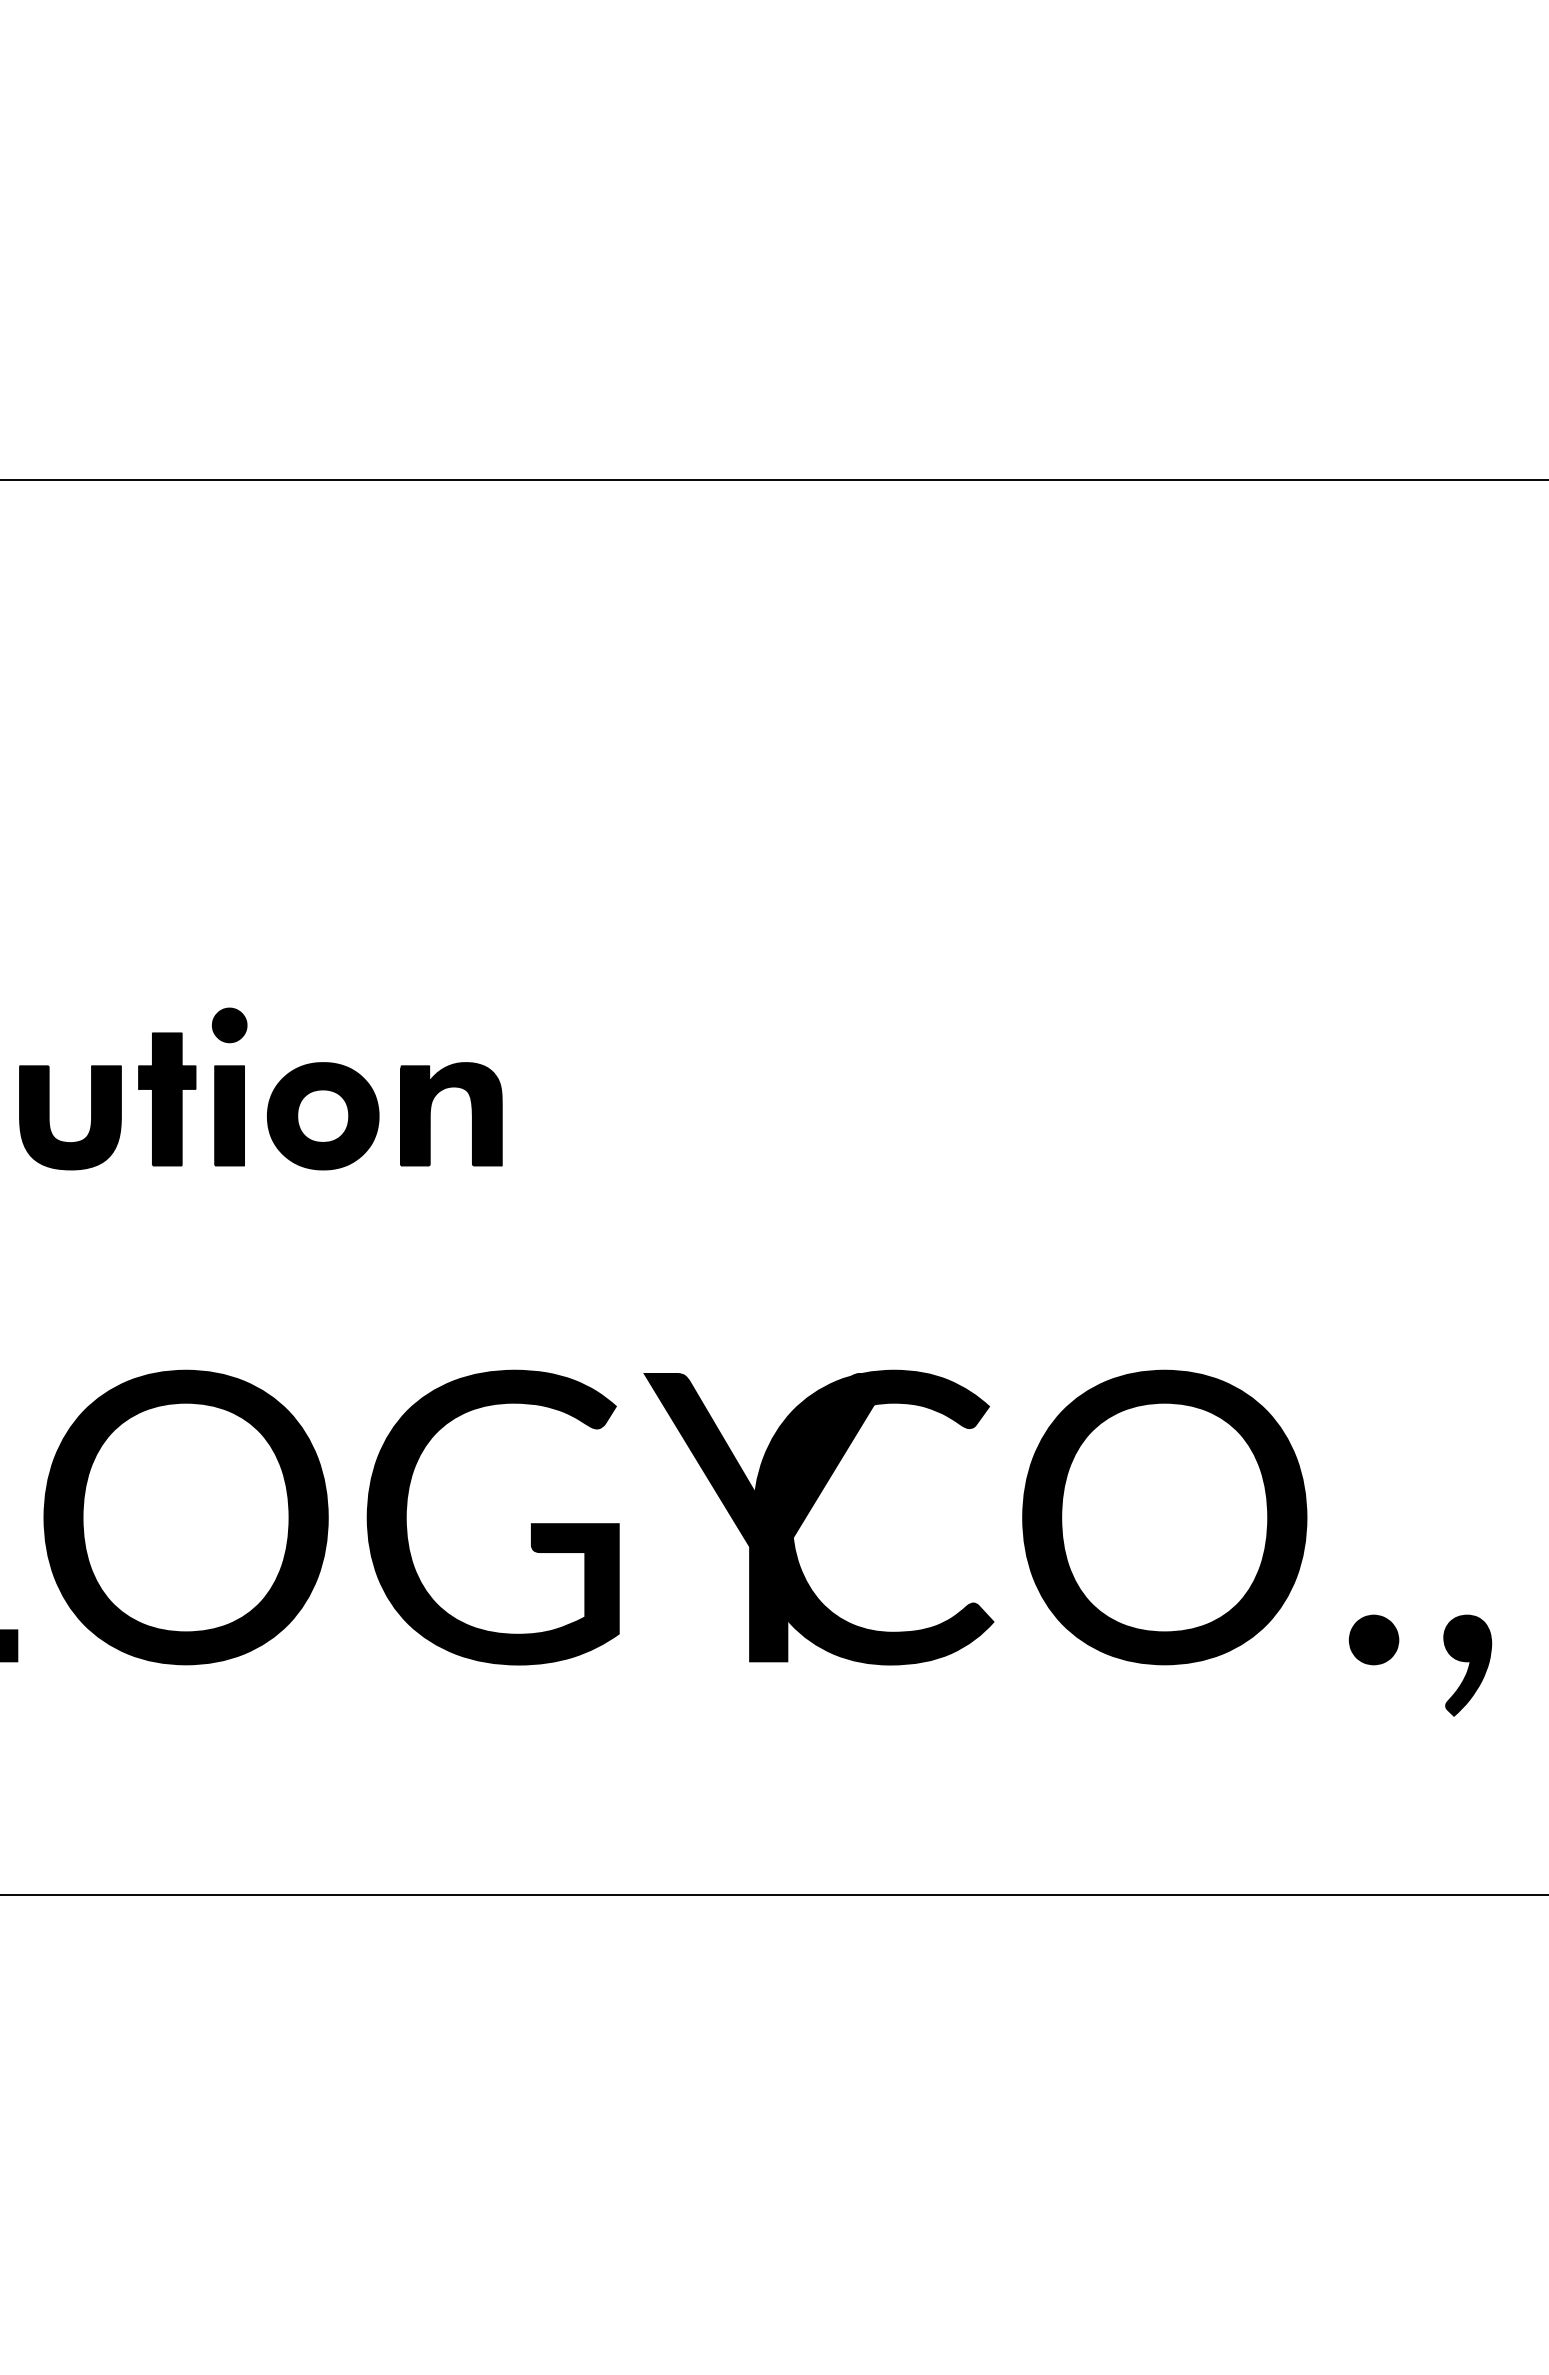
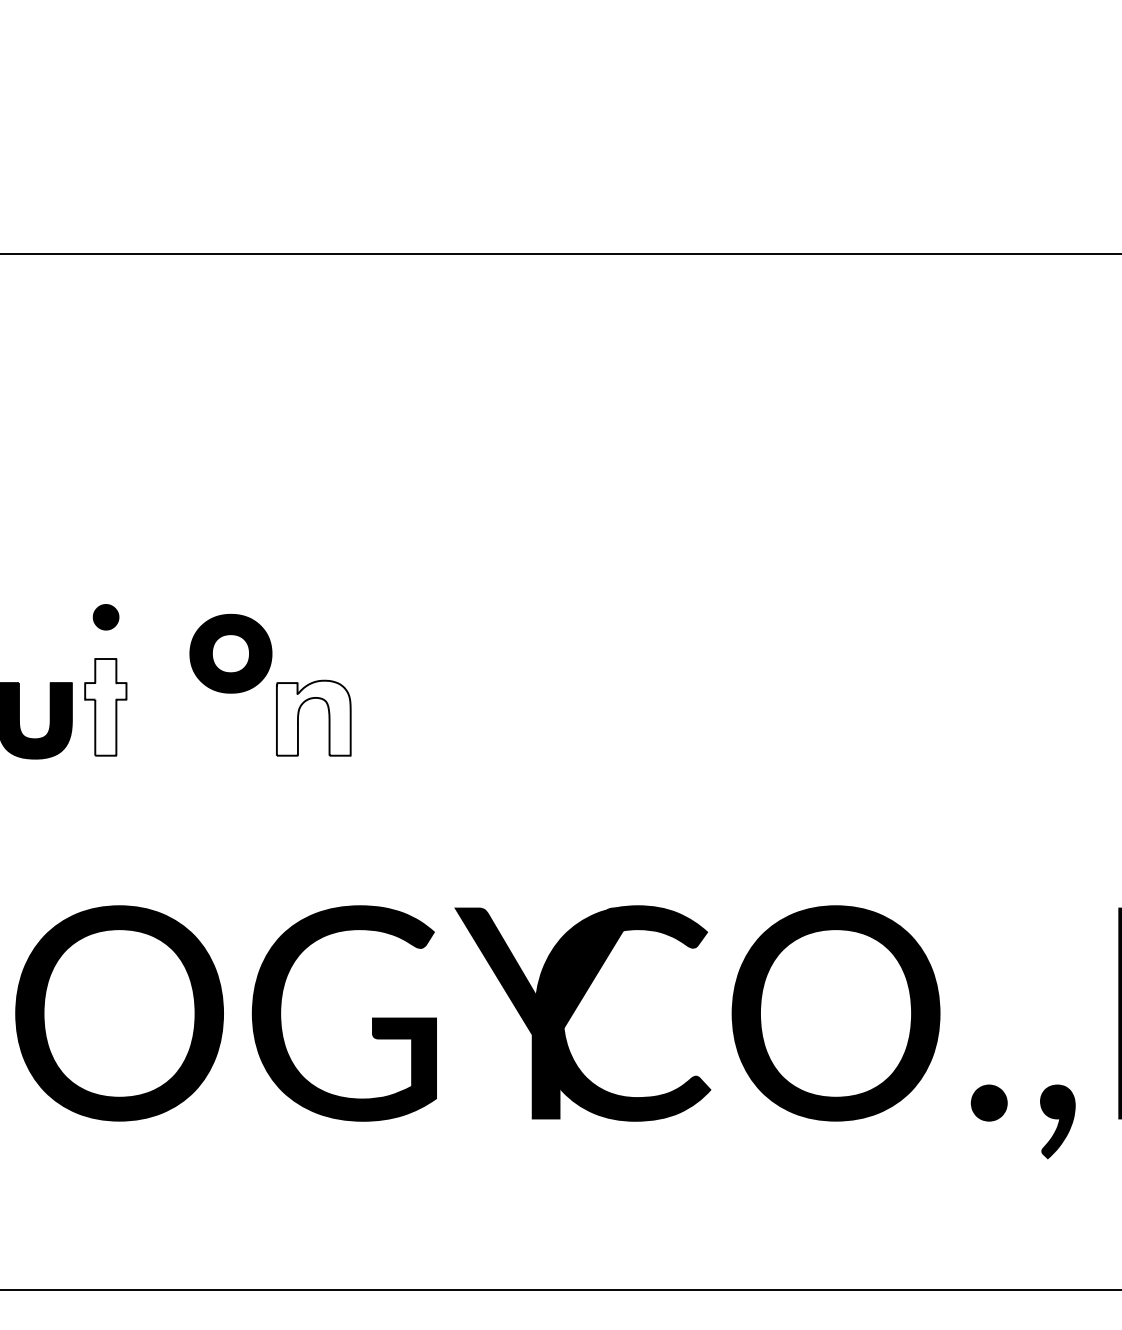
part: (229, 1025) -> (105, 617), moved
fill: (167, 1099) -> (105, 707), removed
fill: (450, 1114) -> (313, 718), removed
part: (229, 1115) -> (151, 719), removed
part: (323, 1116) -> (231, 653), moved

